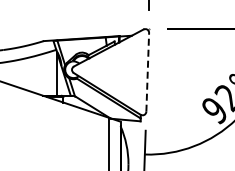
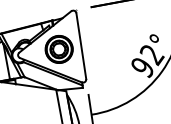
part: (121, 71) -> (59, 49), added
line: (147, 71) -> (80, 45), dashed -> solid

